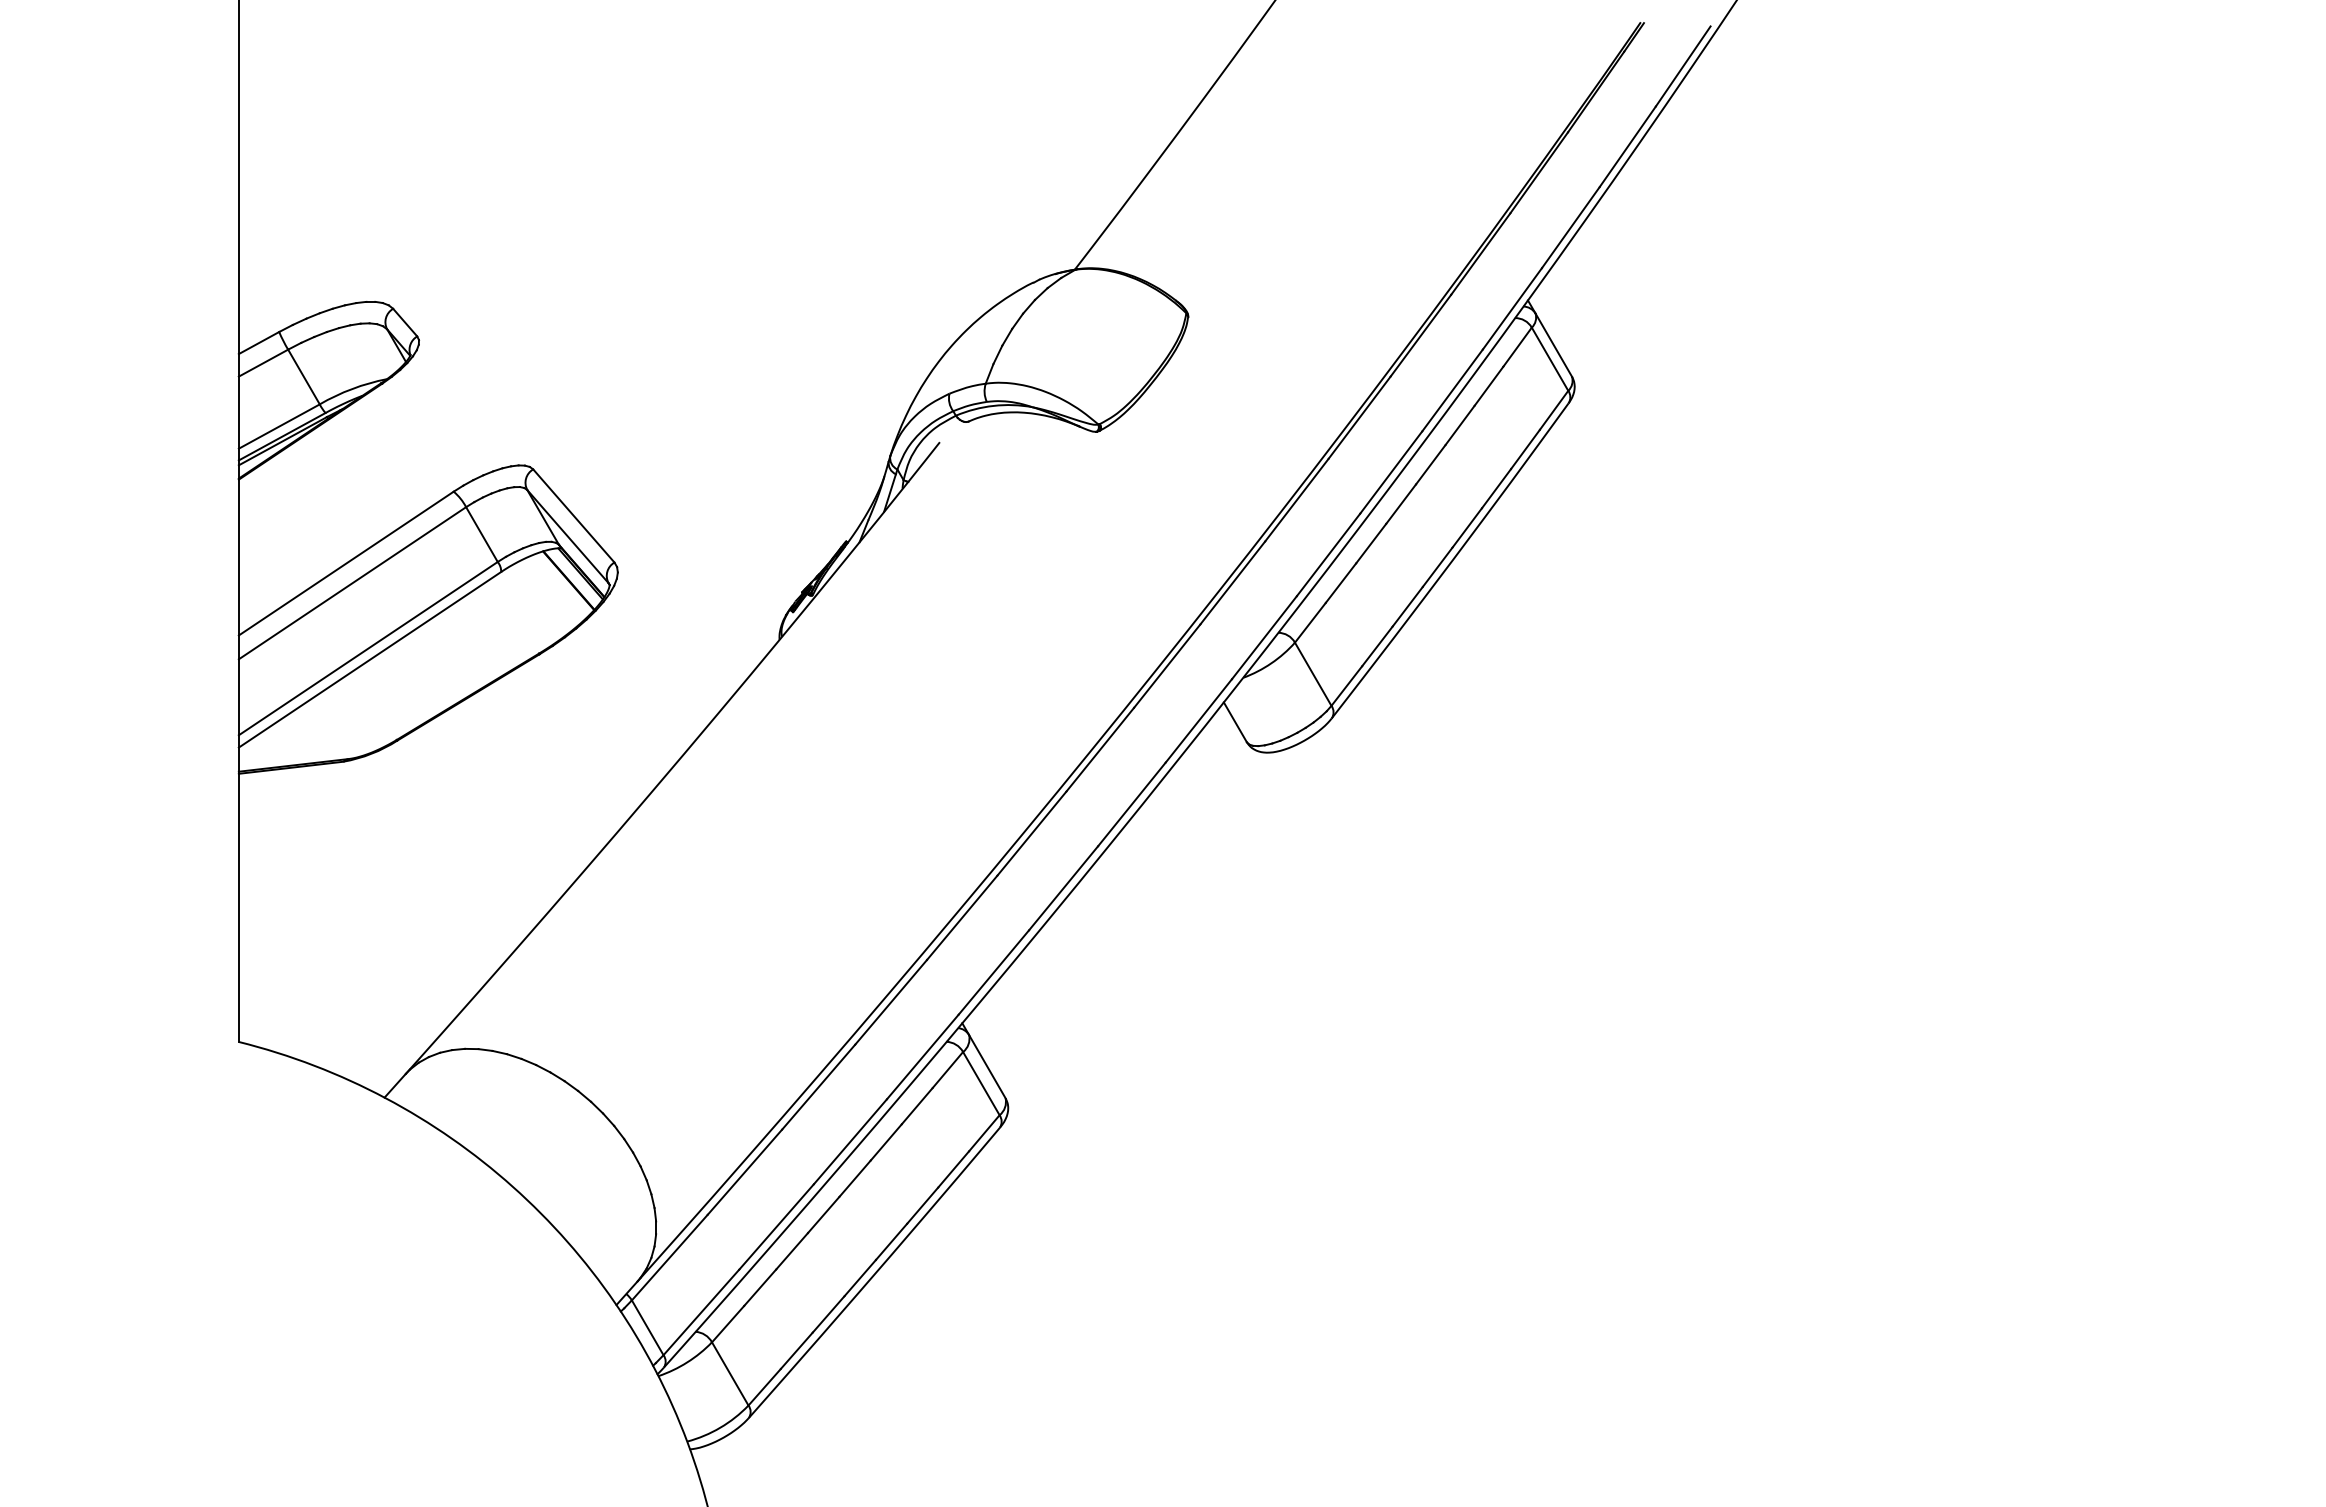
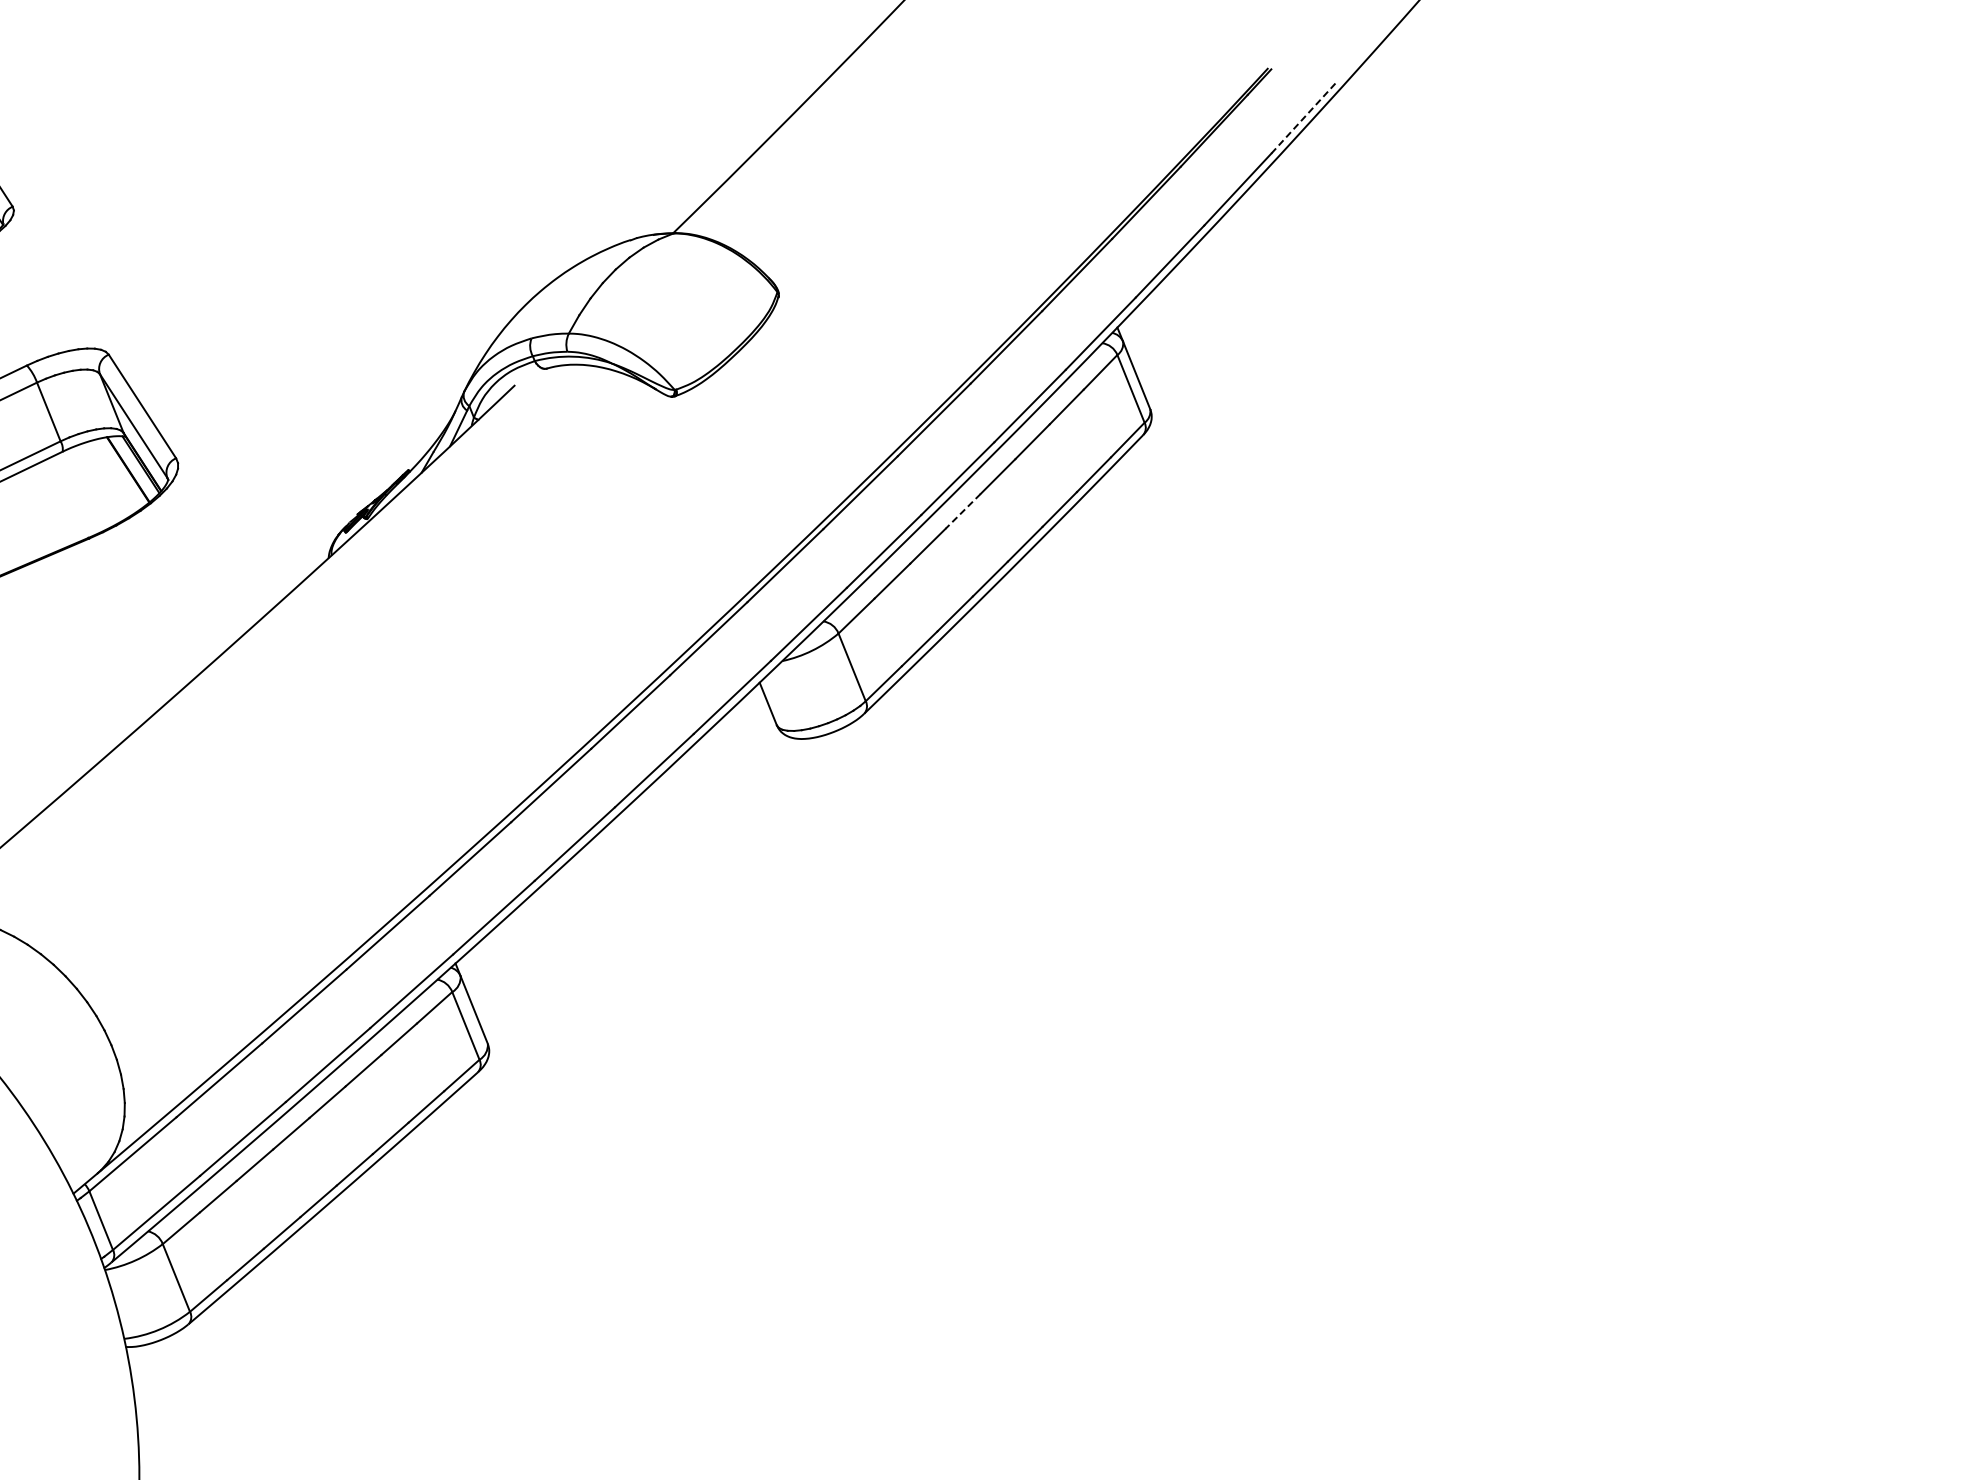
line: (1683, 66) -> (1304, 117), solid -> dashed
line: (1401, 504) -> (963, 511), solid -> dashed

